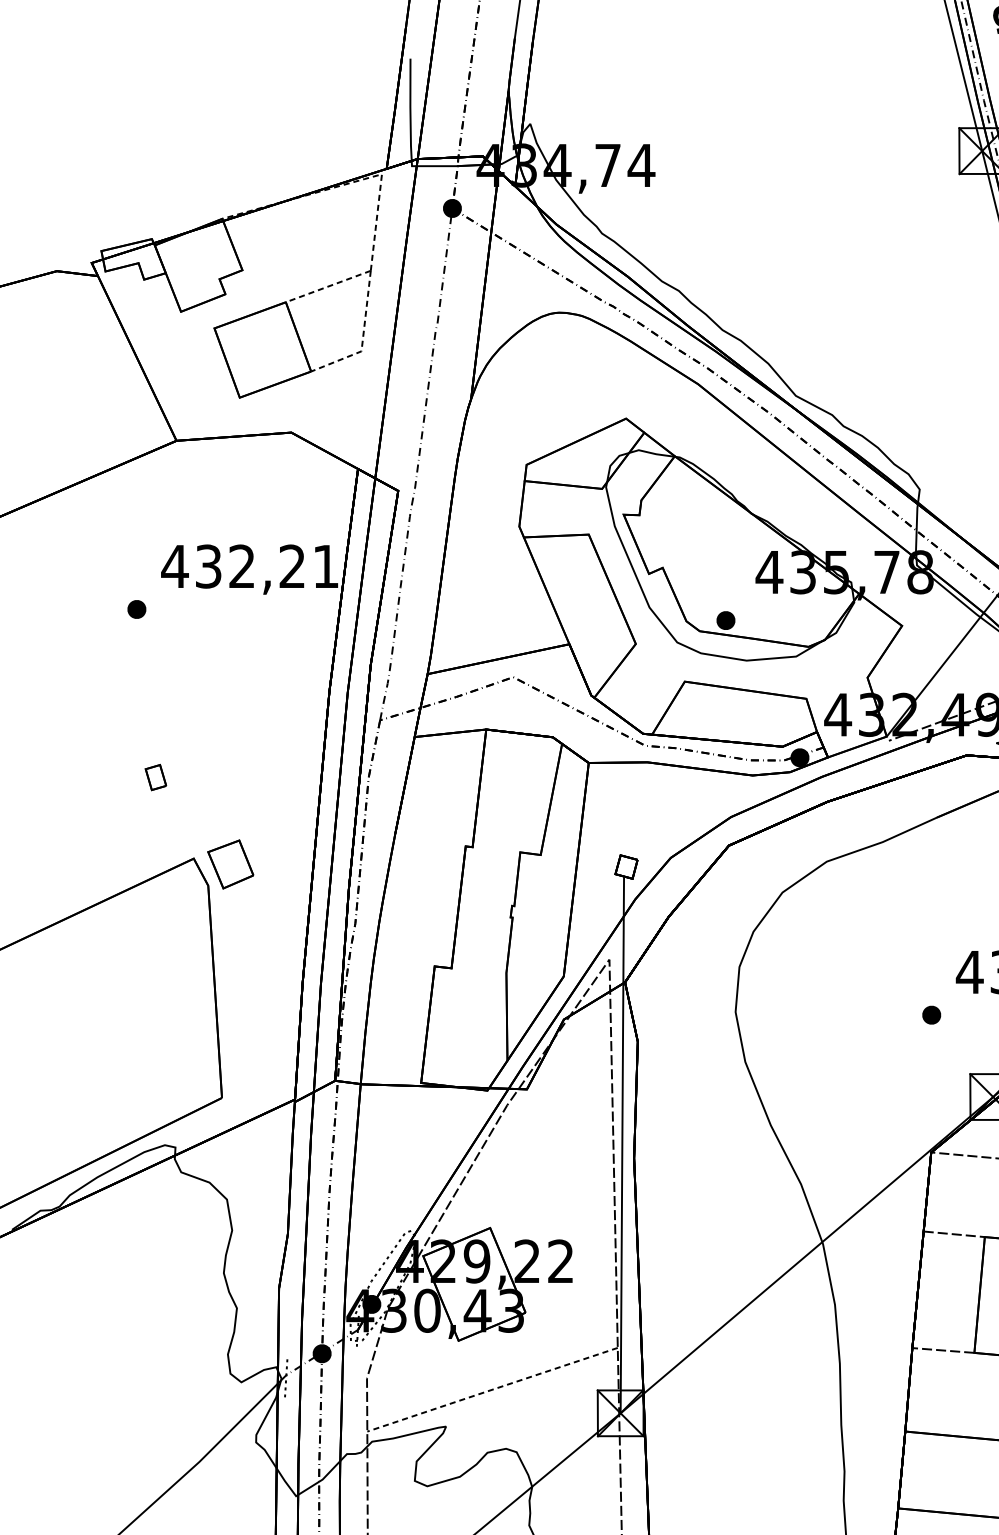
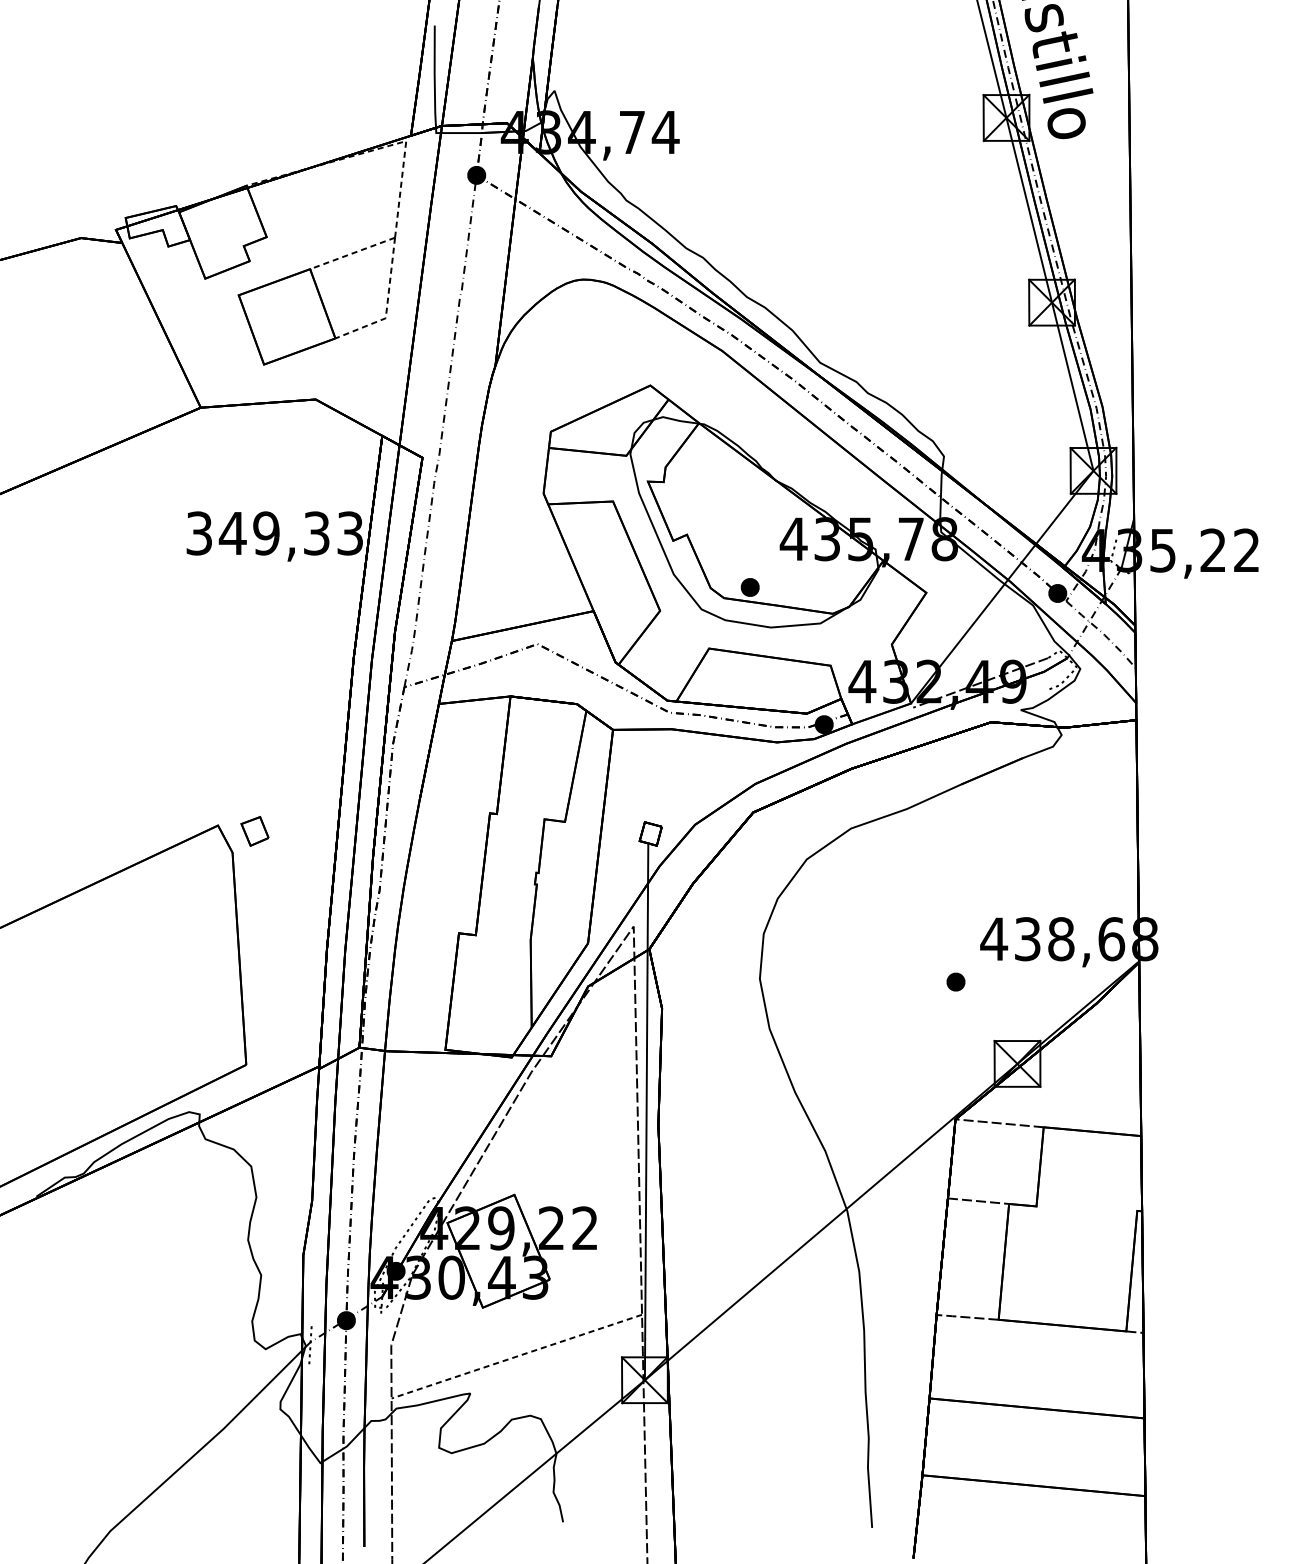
text: (249, 566) -> (273, 533), 432,21 -> 349,33
part: (136, 609) -> (160, 576), removed
part: (156, 777) -> (180, 744), removed
part: (230, 864) -> (254, 831), size x0.6

